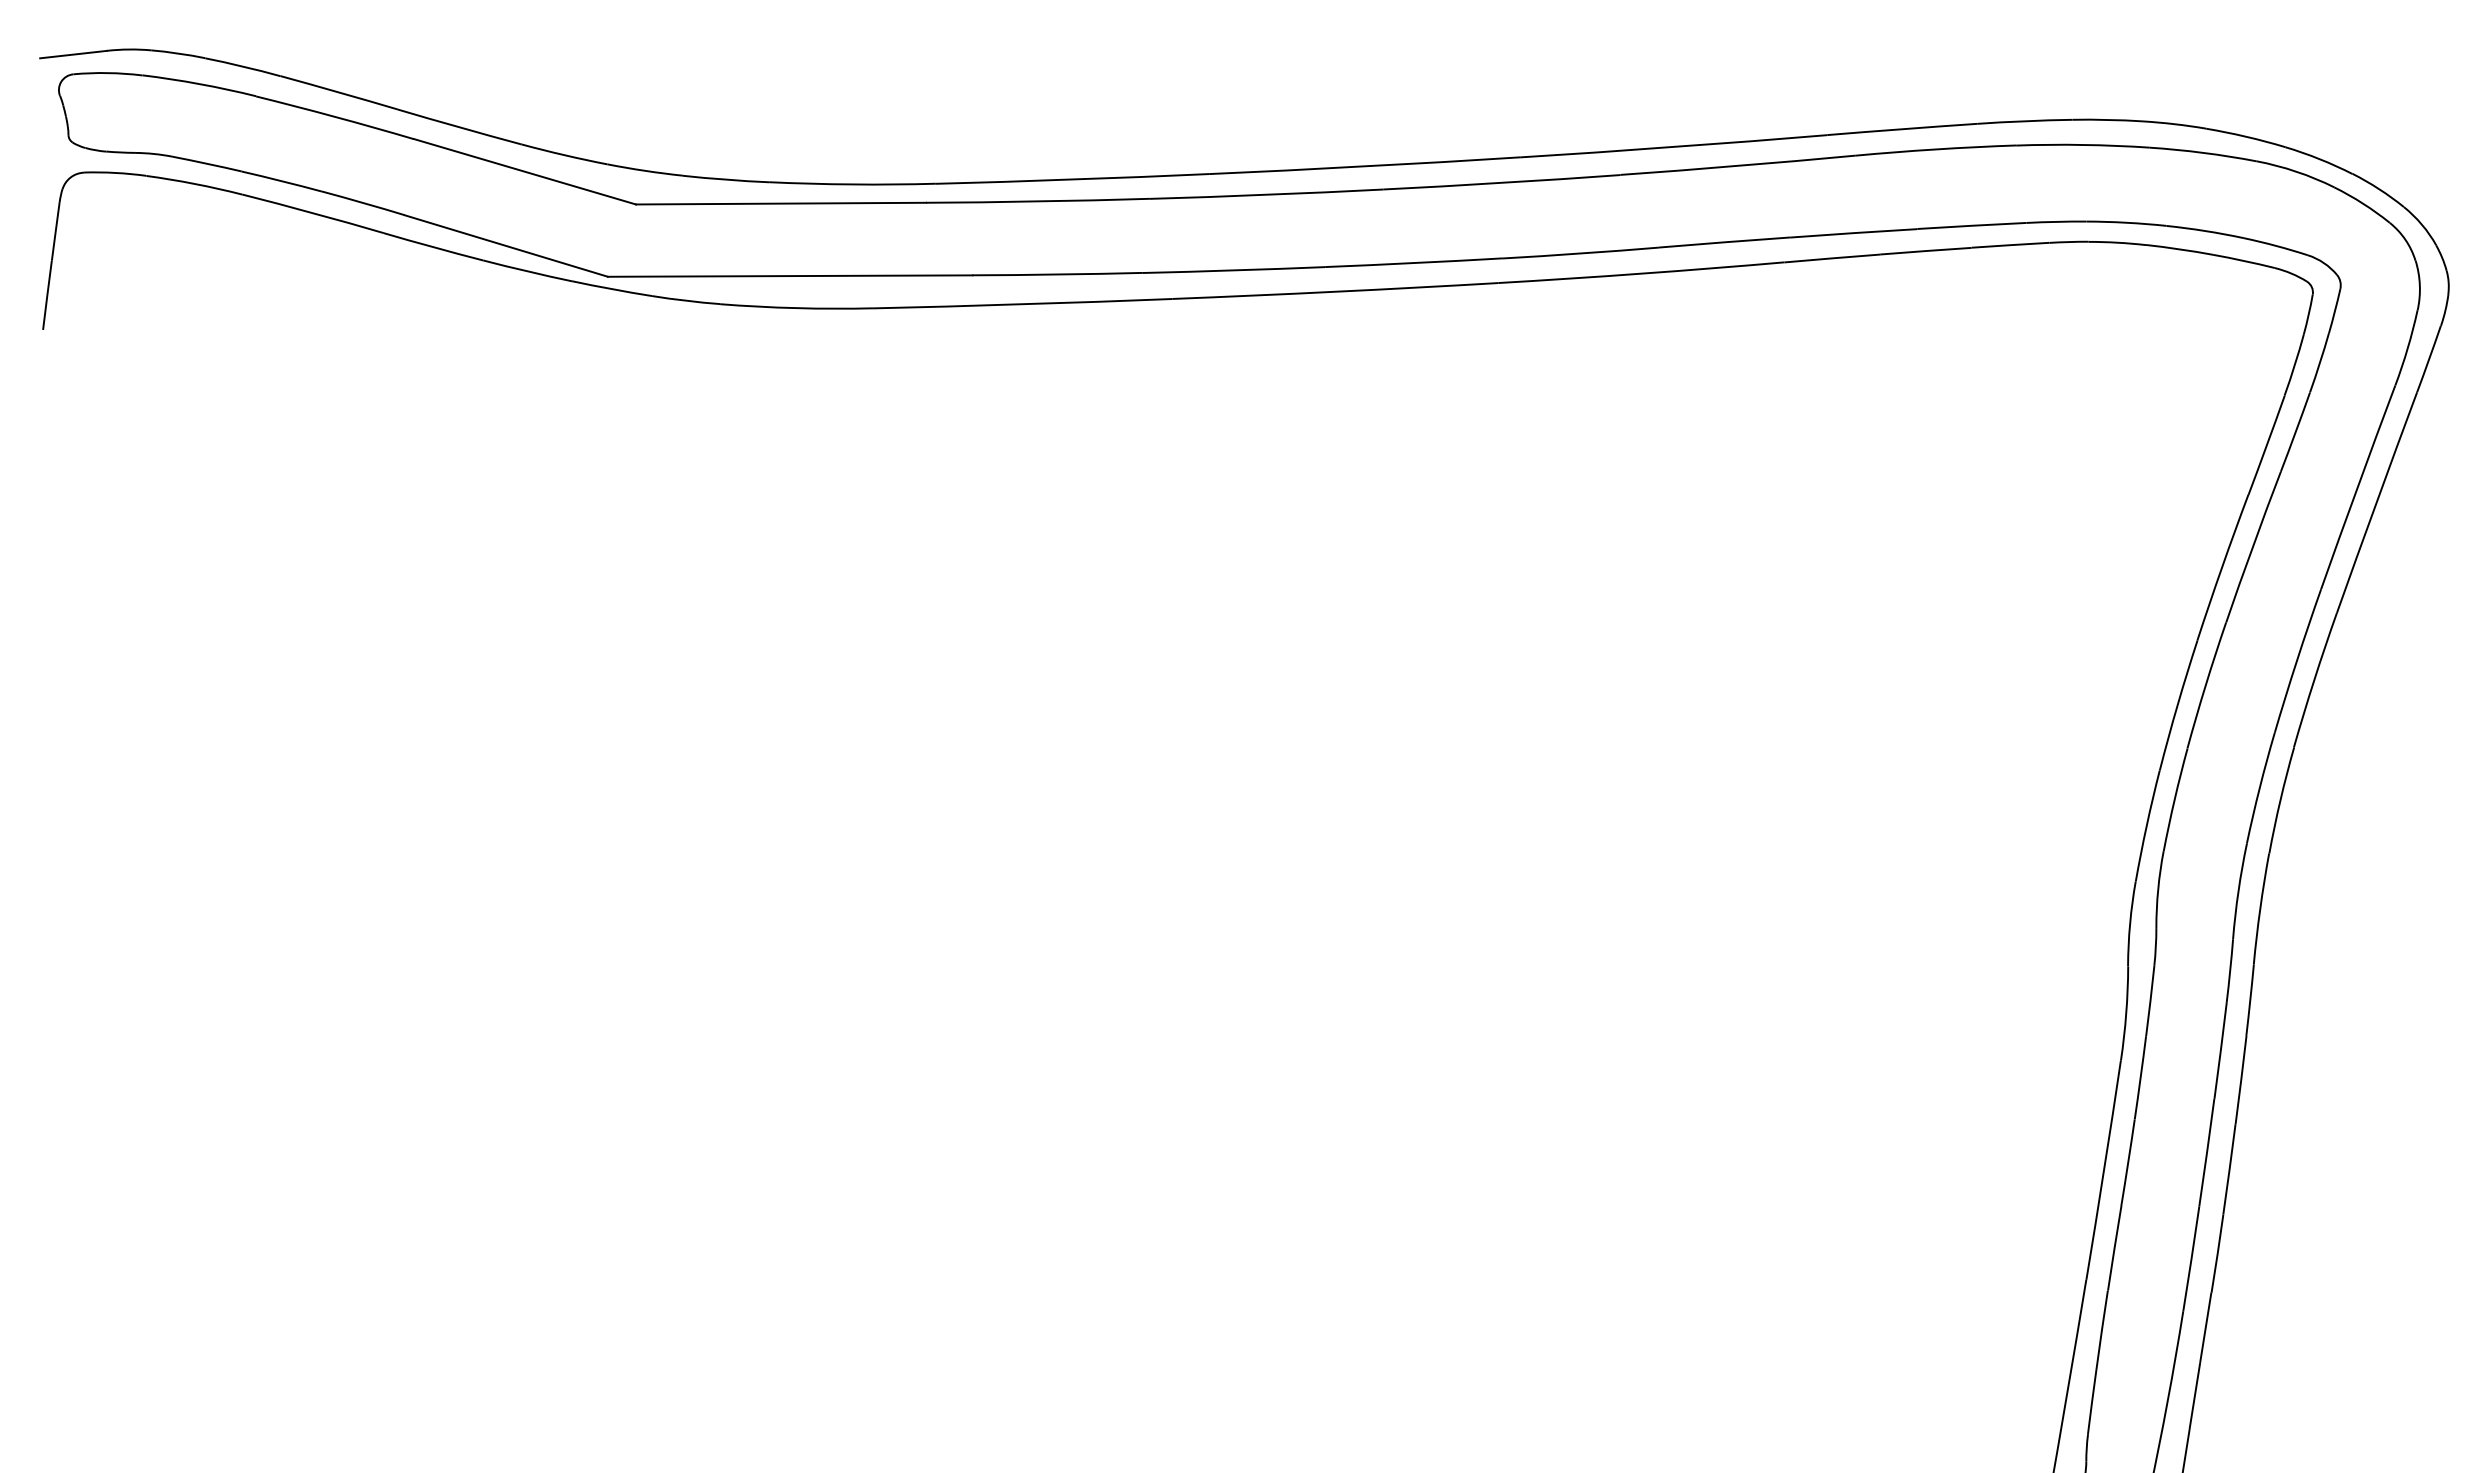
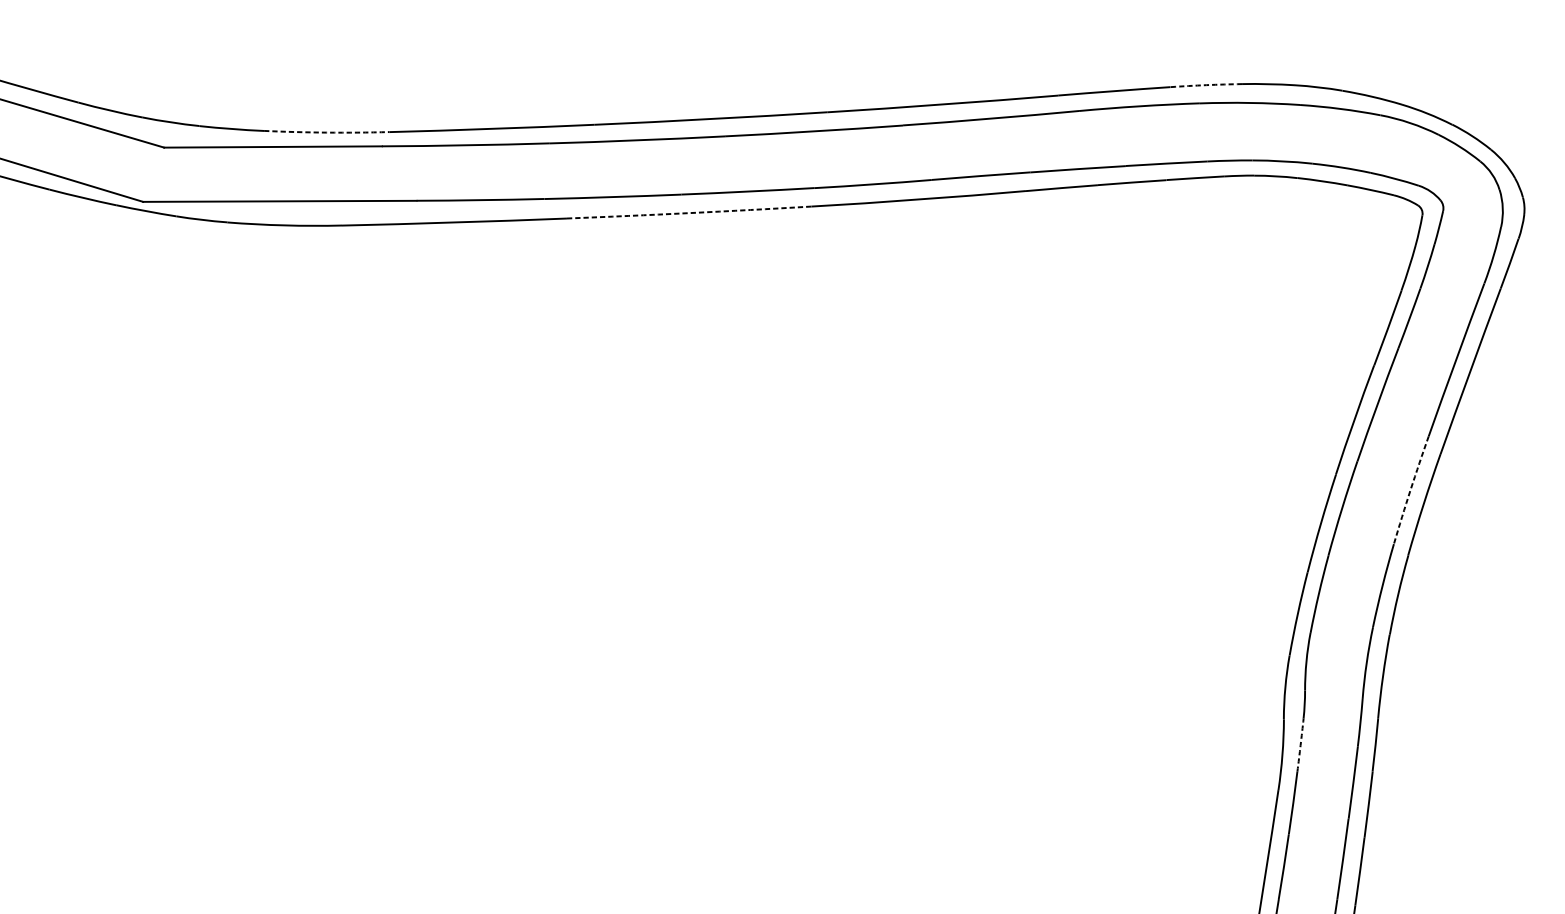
arc: (2024, 121) -> (1206, 85), solid -> dashed
arc: (852, 184) -> (326, 132), solid -> dashed
arc: (1335, 291) -> (689, 212), solid -> dashed
arc: (2296, 660) -> (1410, 489), solid -> dashed
arc: (2150, 1000) -> (1300, 744), solid -> dashed

